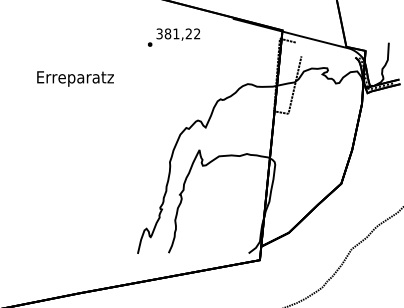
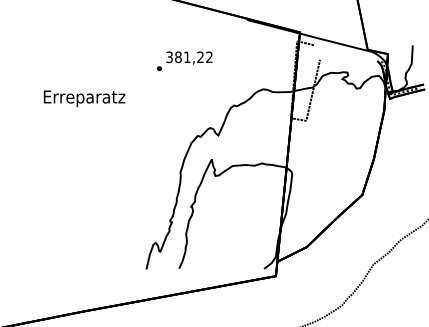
text: (174, 37) -> (185, 61), moved
text: (75, 78) -> (84, 98), moved

